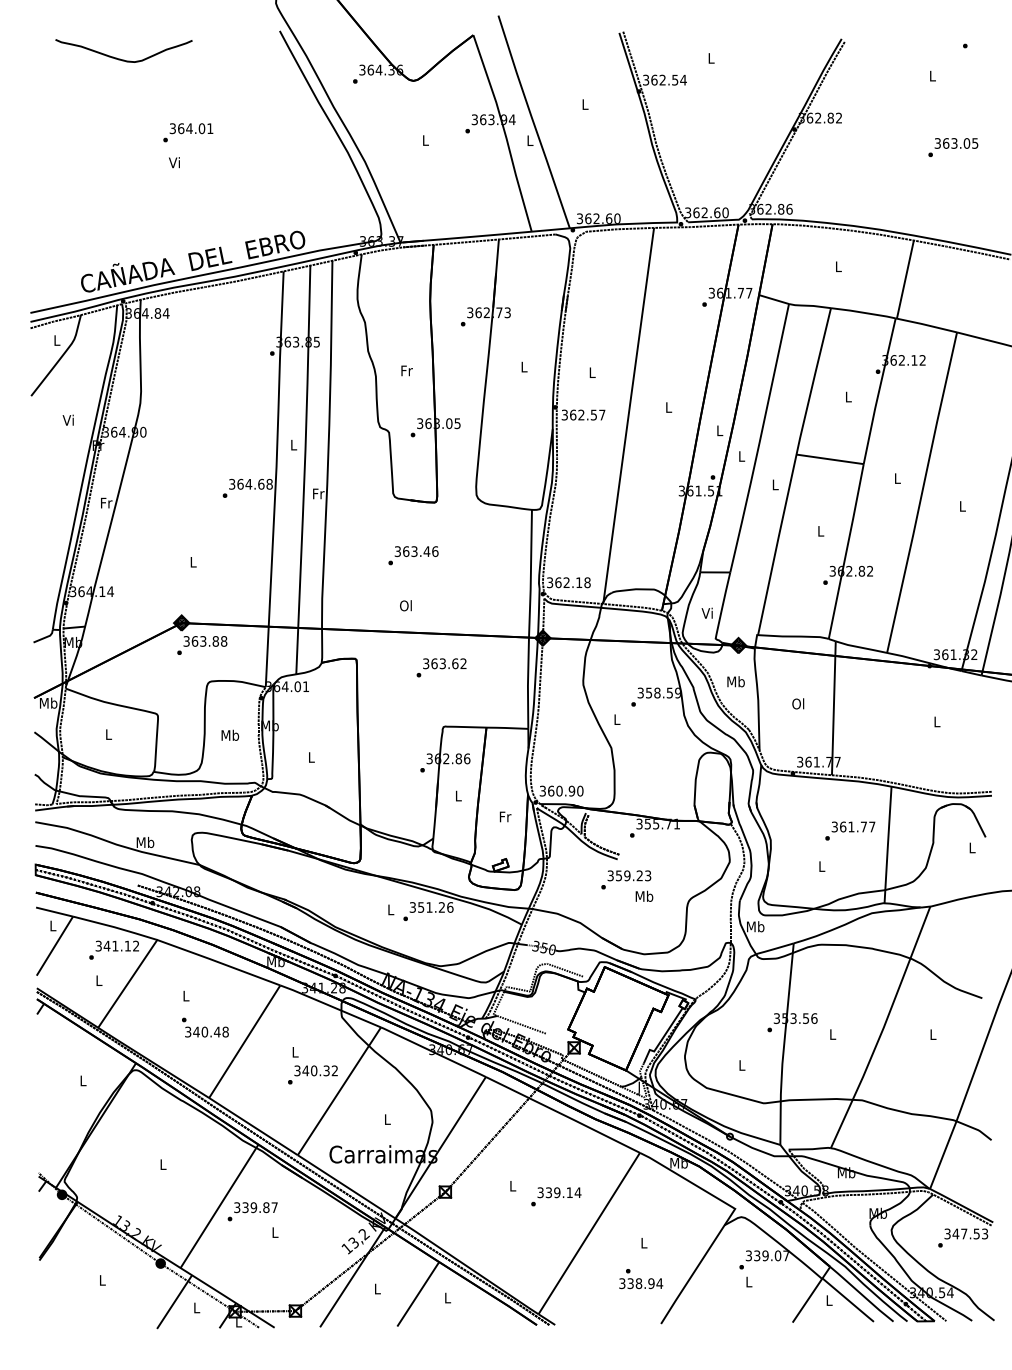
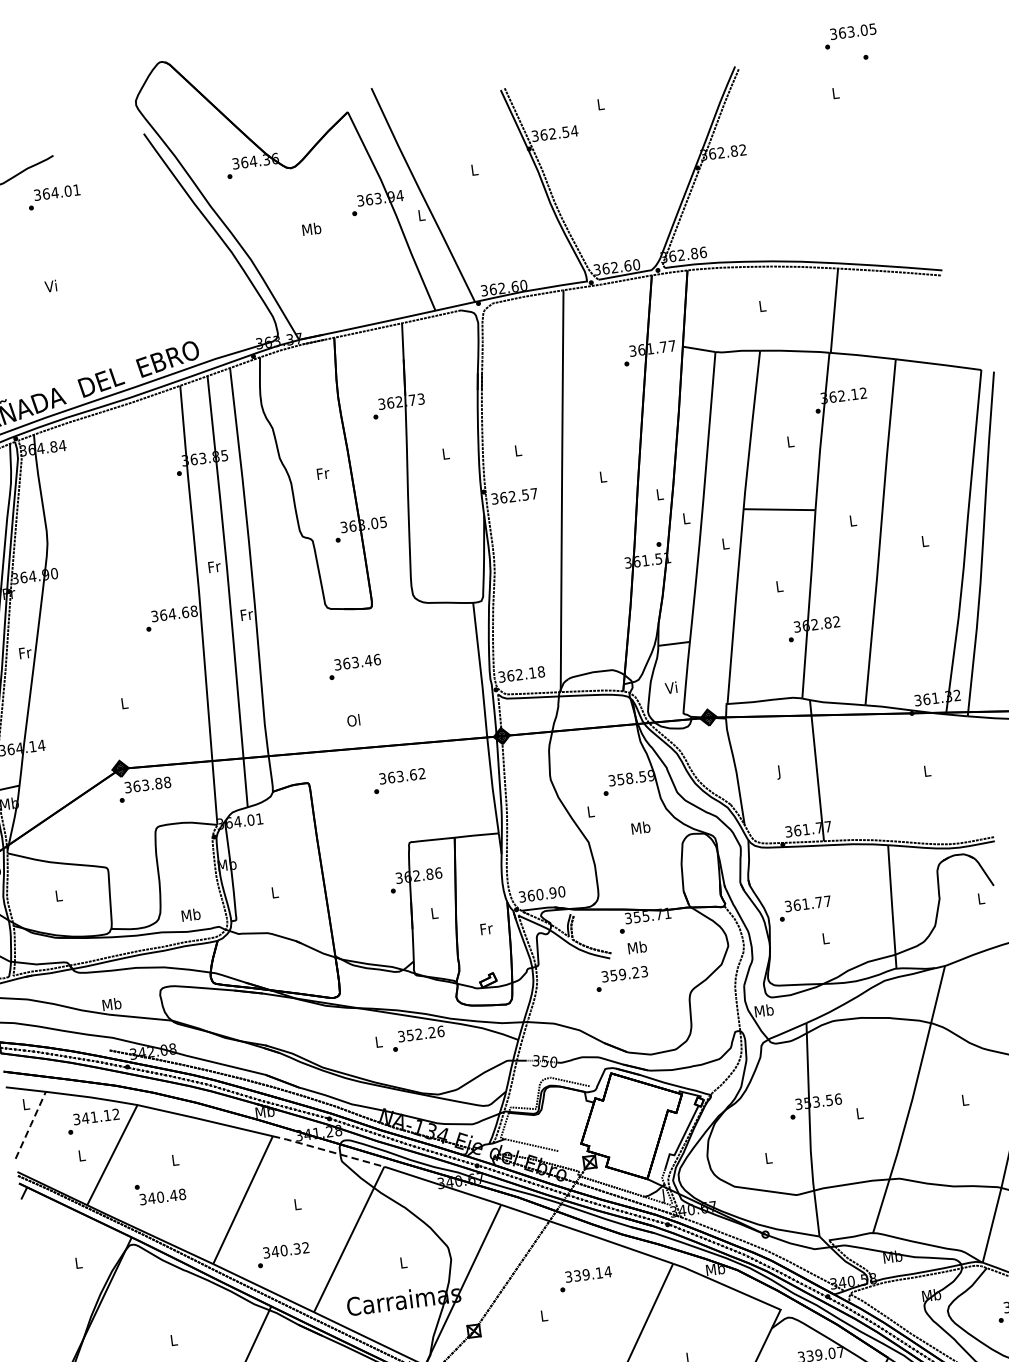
text: (188, 132) -> (54, 197), moved
text: (425, 139) -> (311, 228), L -> Mb
text: (953, 147) -> (850, 36), moved
text: (293, 444) -> (213, 566), L -> Fr
text: (735, 681) -> (640, 827), moved
text: (798, 705) -> (779, 772), Ol -> J
text: (230, 734) -> (191, 914), moved
text: (850, 830) -> (805, 907), moved
text: (644, 895) -> (637, 946), moved
text: (429, 907) -> (419, 1034), 351.26 -> 352.26
line: (54, 946) -> (30, 1125), solid -> dashed
line: (330, 1006) -> (328, 1151), solid -> dashed
text: (205, 1027) -> (160, 1192), moved
text: (312, 1074) -> (282, 1254), moved
text: (556, 1196) -> (585, 1278), moved

